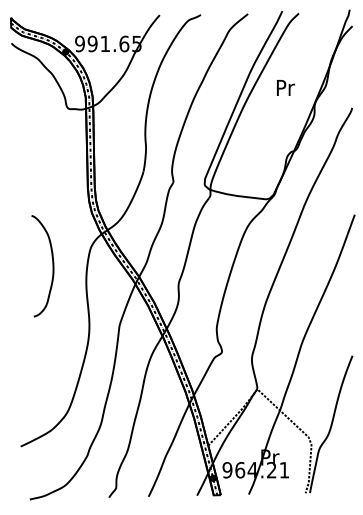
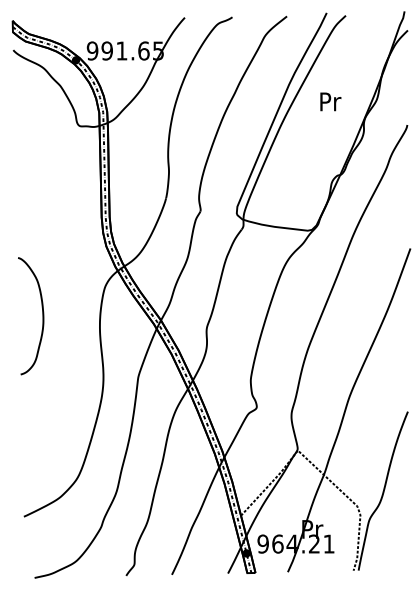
curve: (52, 266) -> (42, 316), moved

